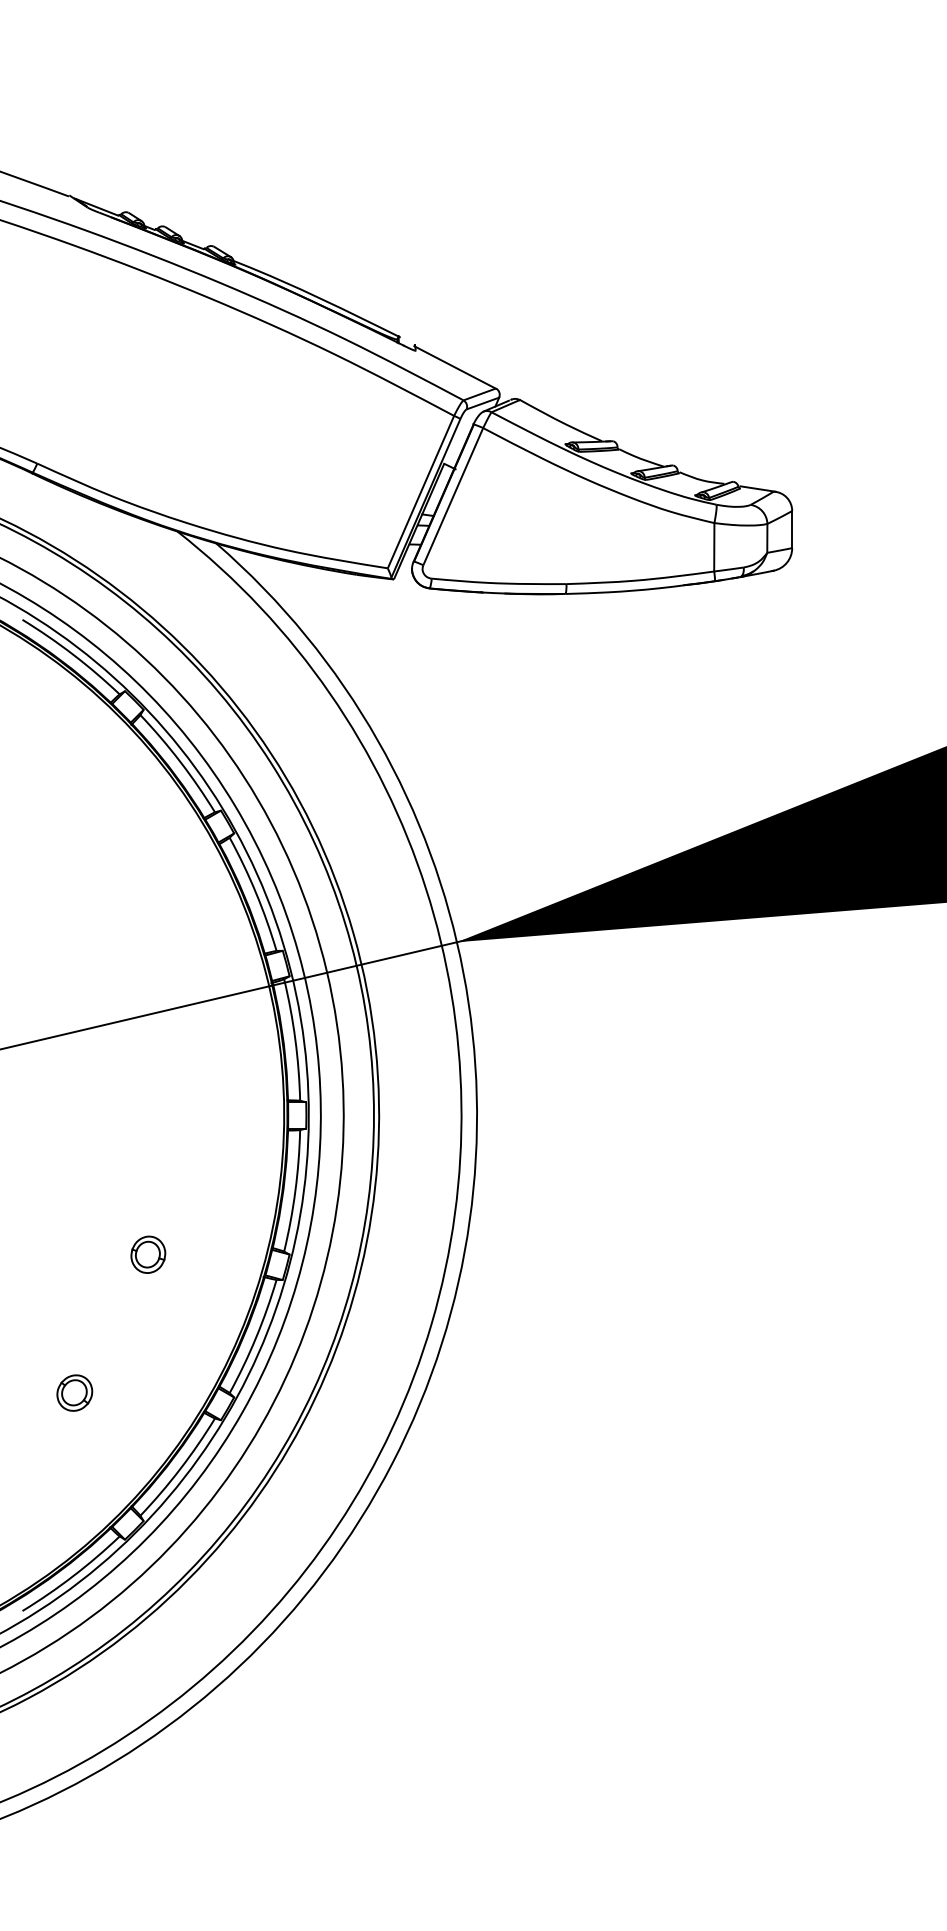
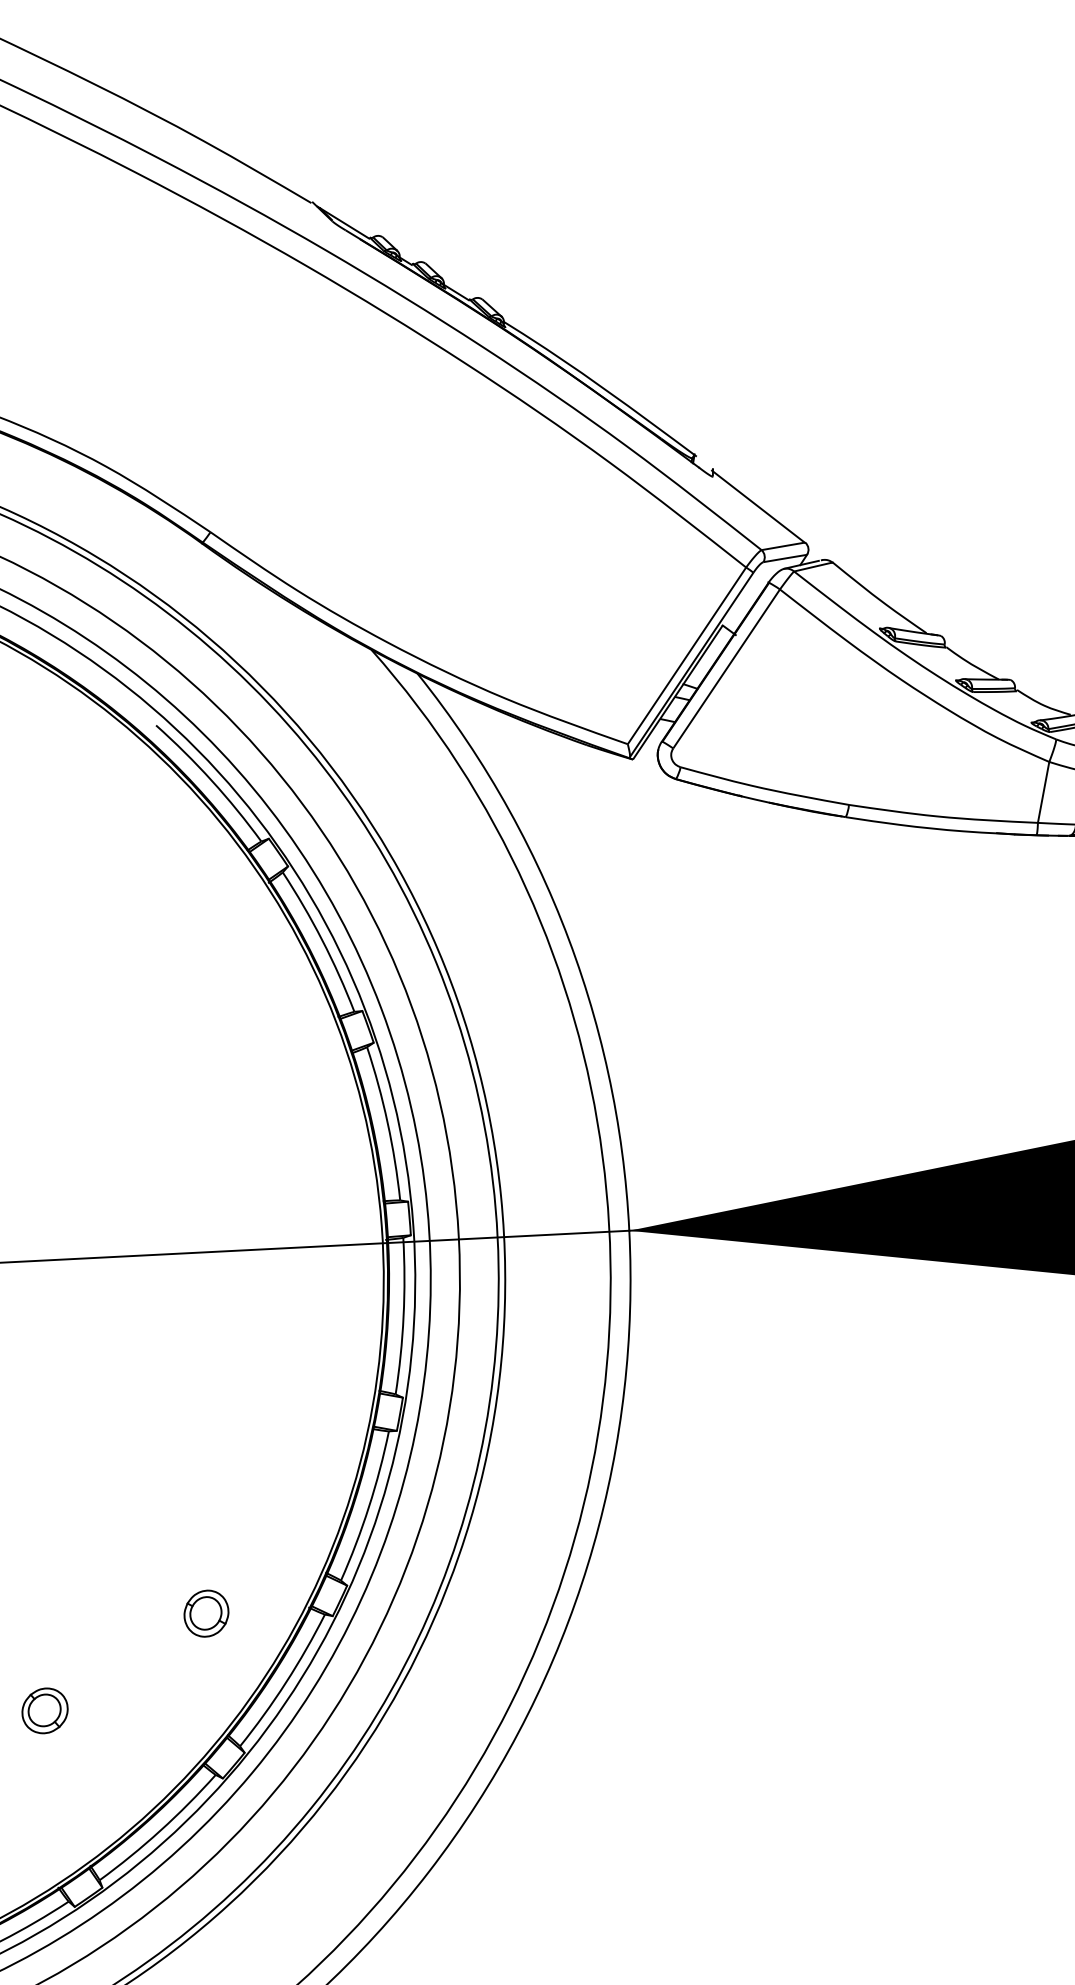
part: (148, 1254) -> (206, 1613), moved

